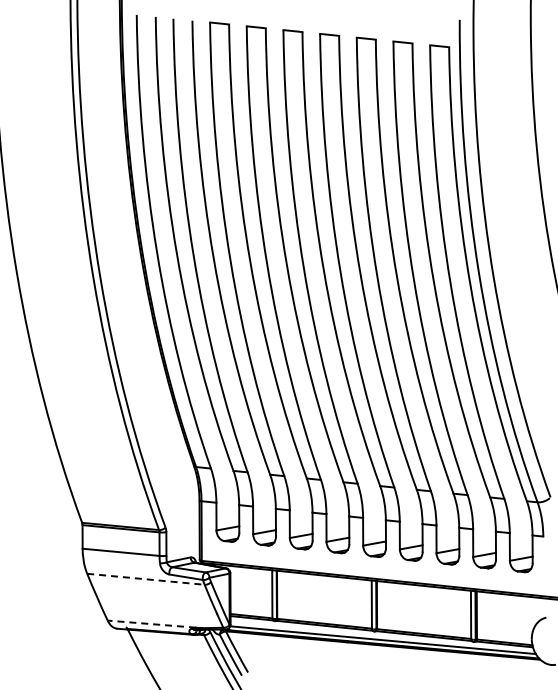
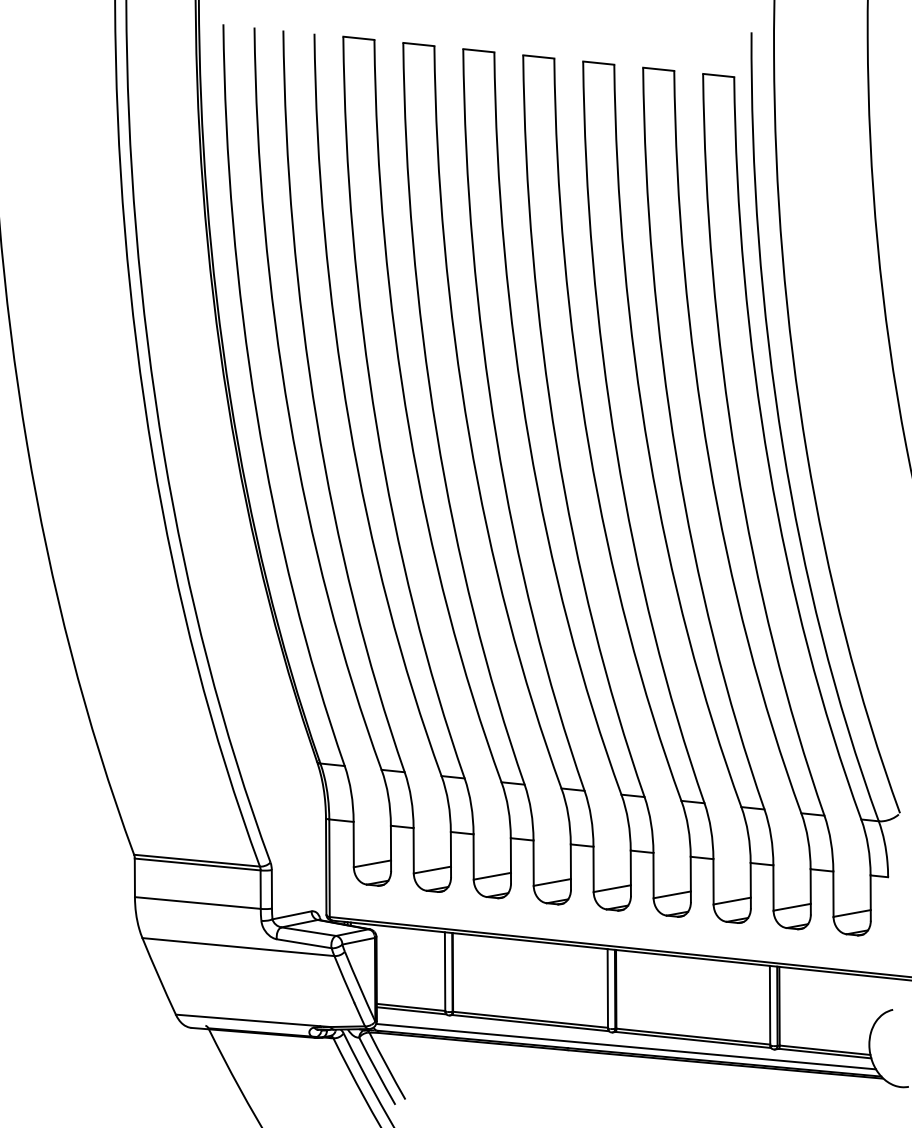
line: (145, 579) -> (237, 947), dashed -> solid
line: (151, 624) -> (247, 1021), dashed -> solid

